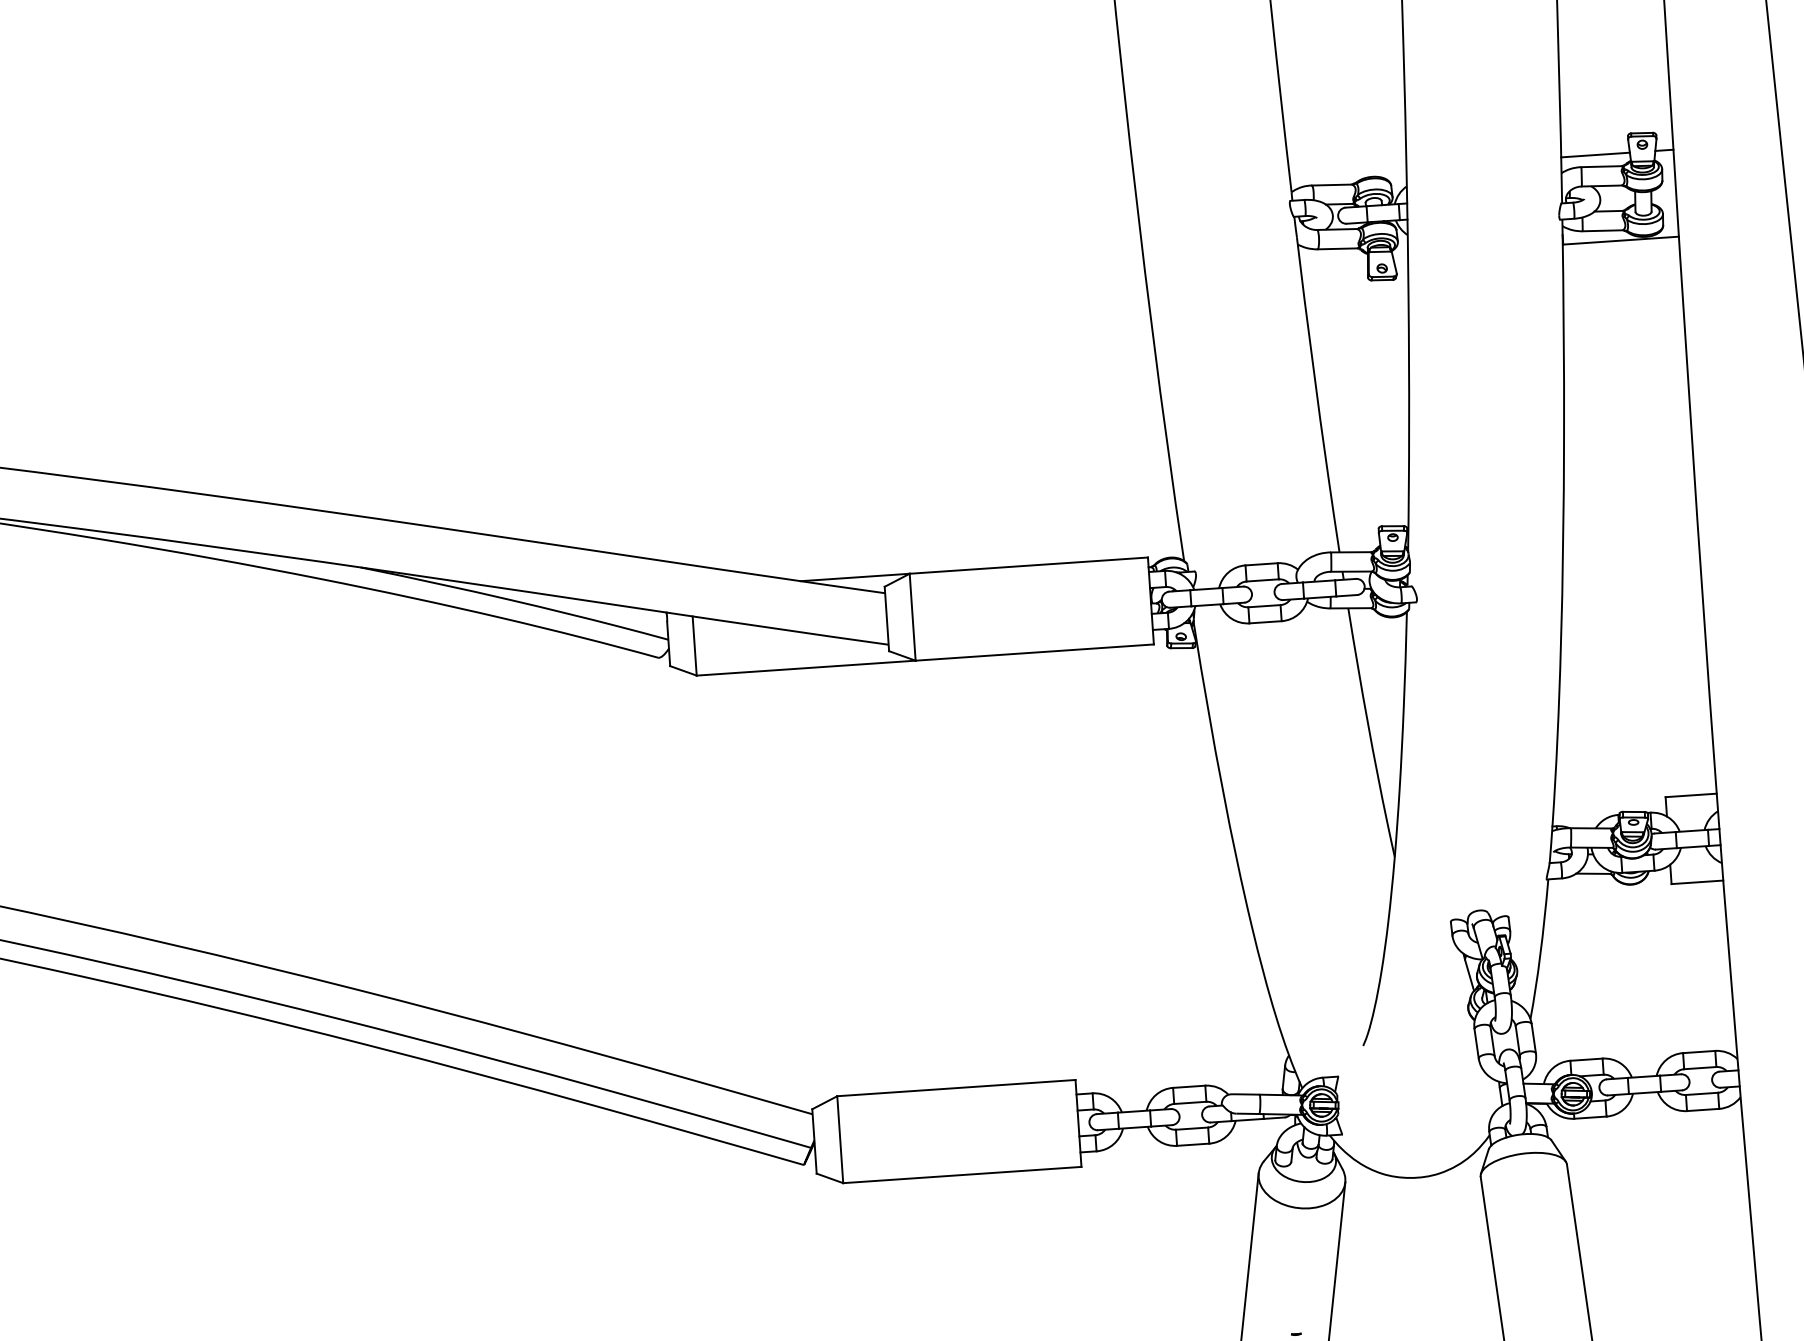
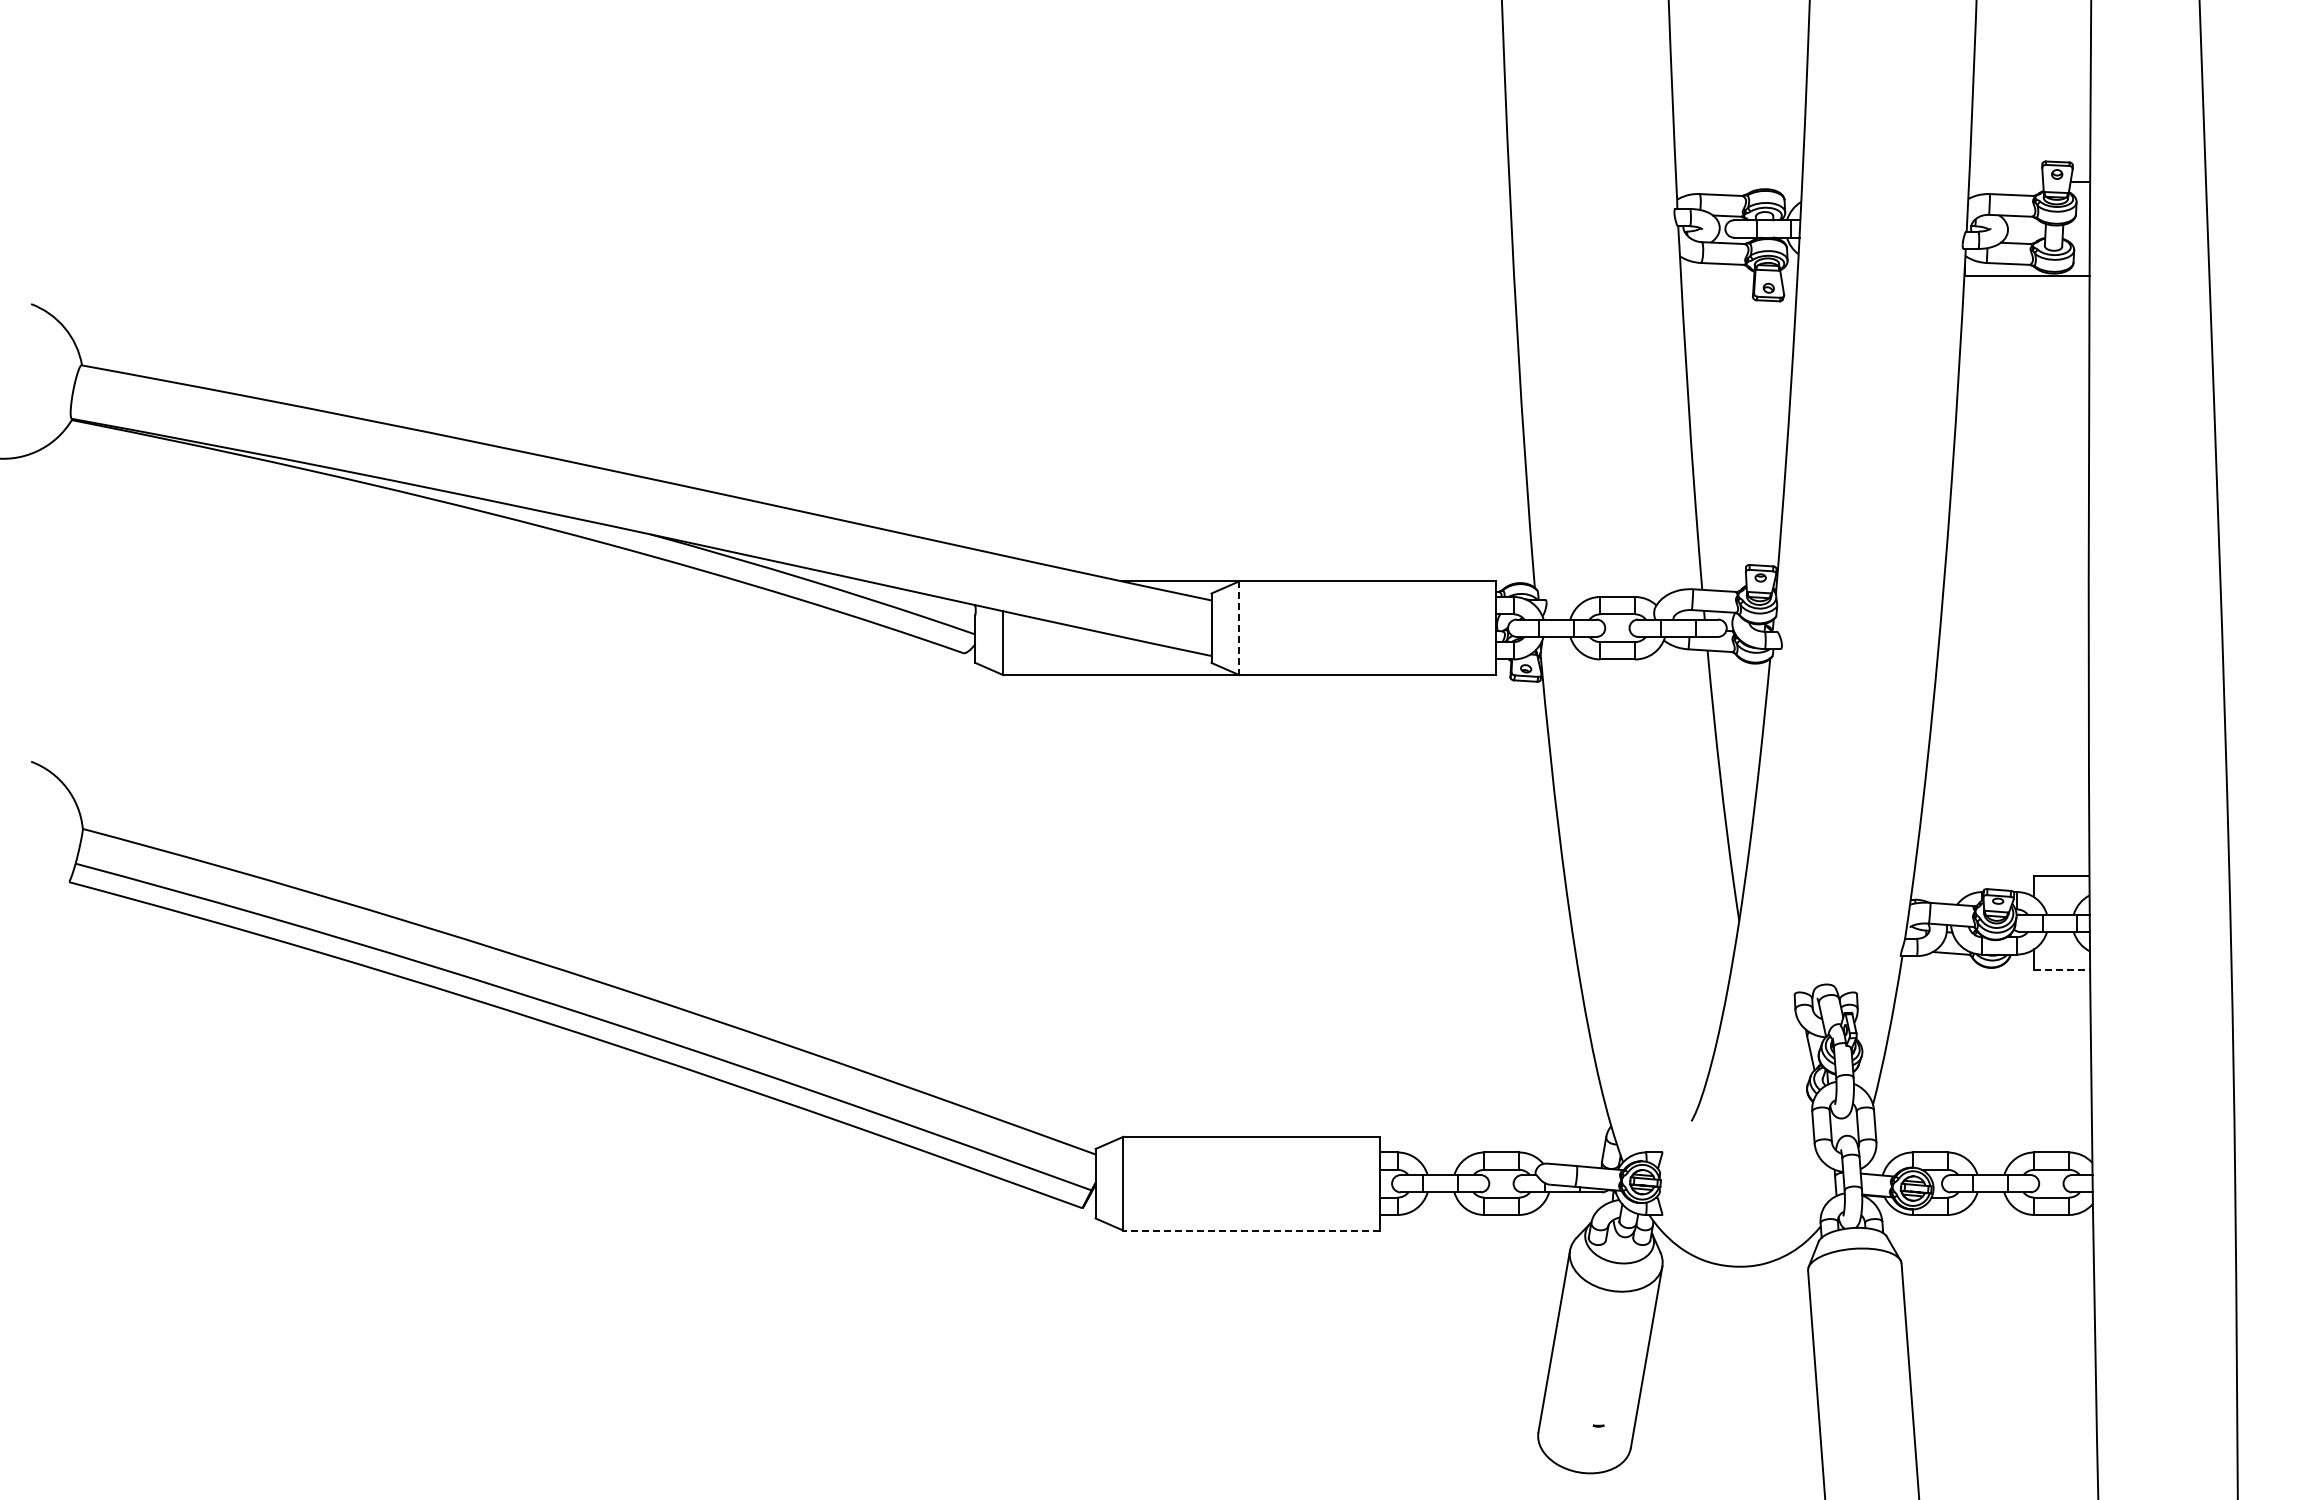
line: (1595, 155) -> (2006, 182), removed
line: (912, 617) -> (1239, 628), solid -> dashed
line: (1697, 882) -> (2062, 970), solid -> dashed
line: (962, 1174) -> (1251, 1230), solid -> dashed

